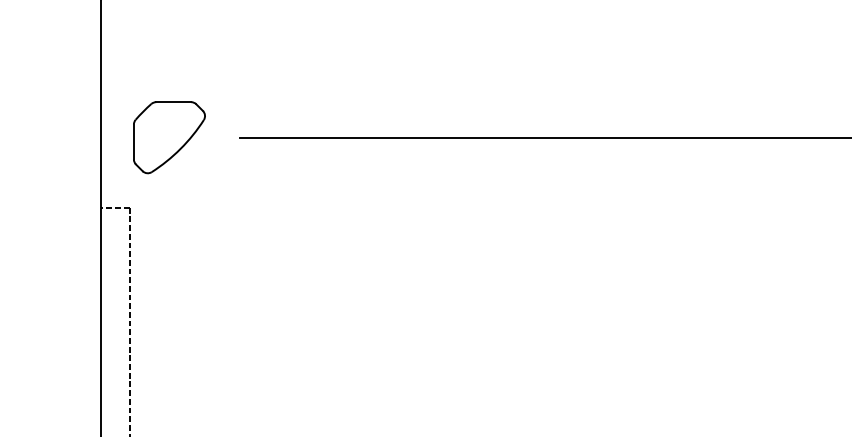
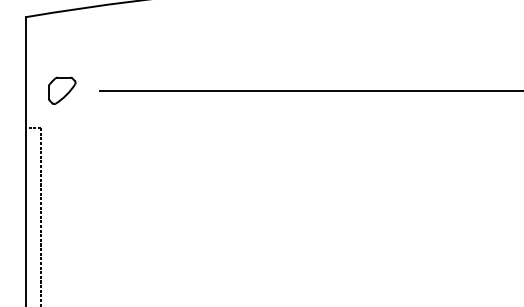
part: (169, 137) -> (62, 90), size x0.7

